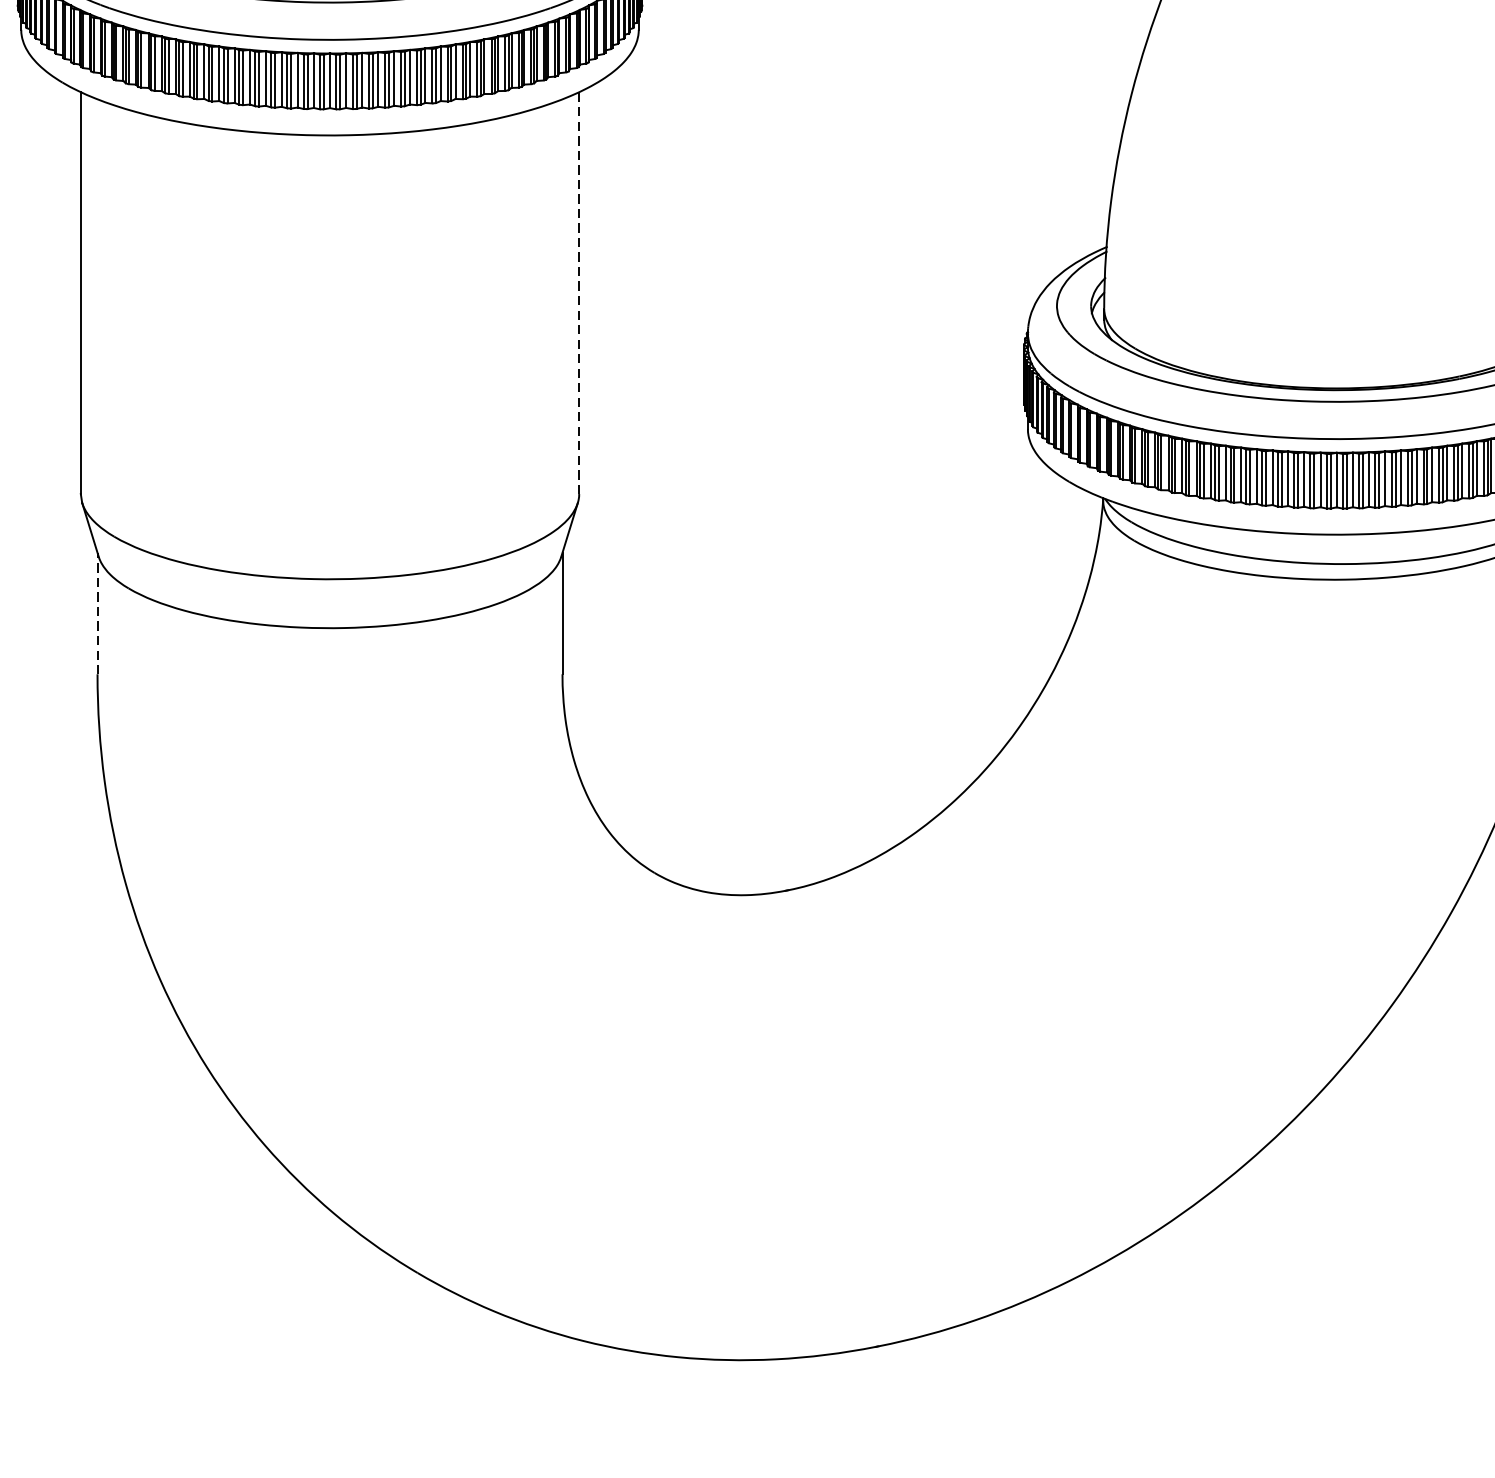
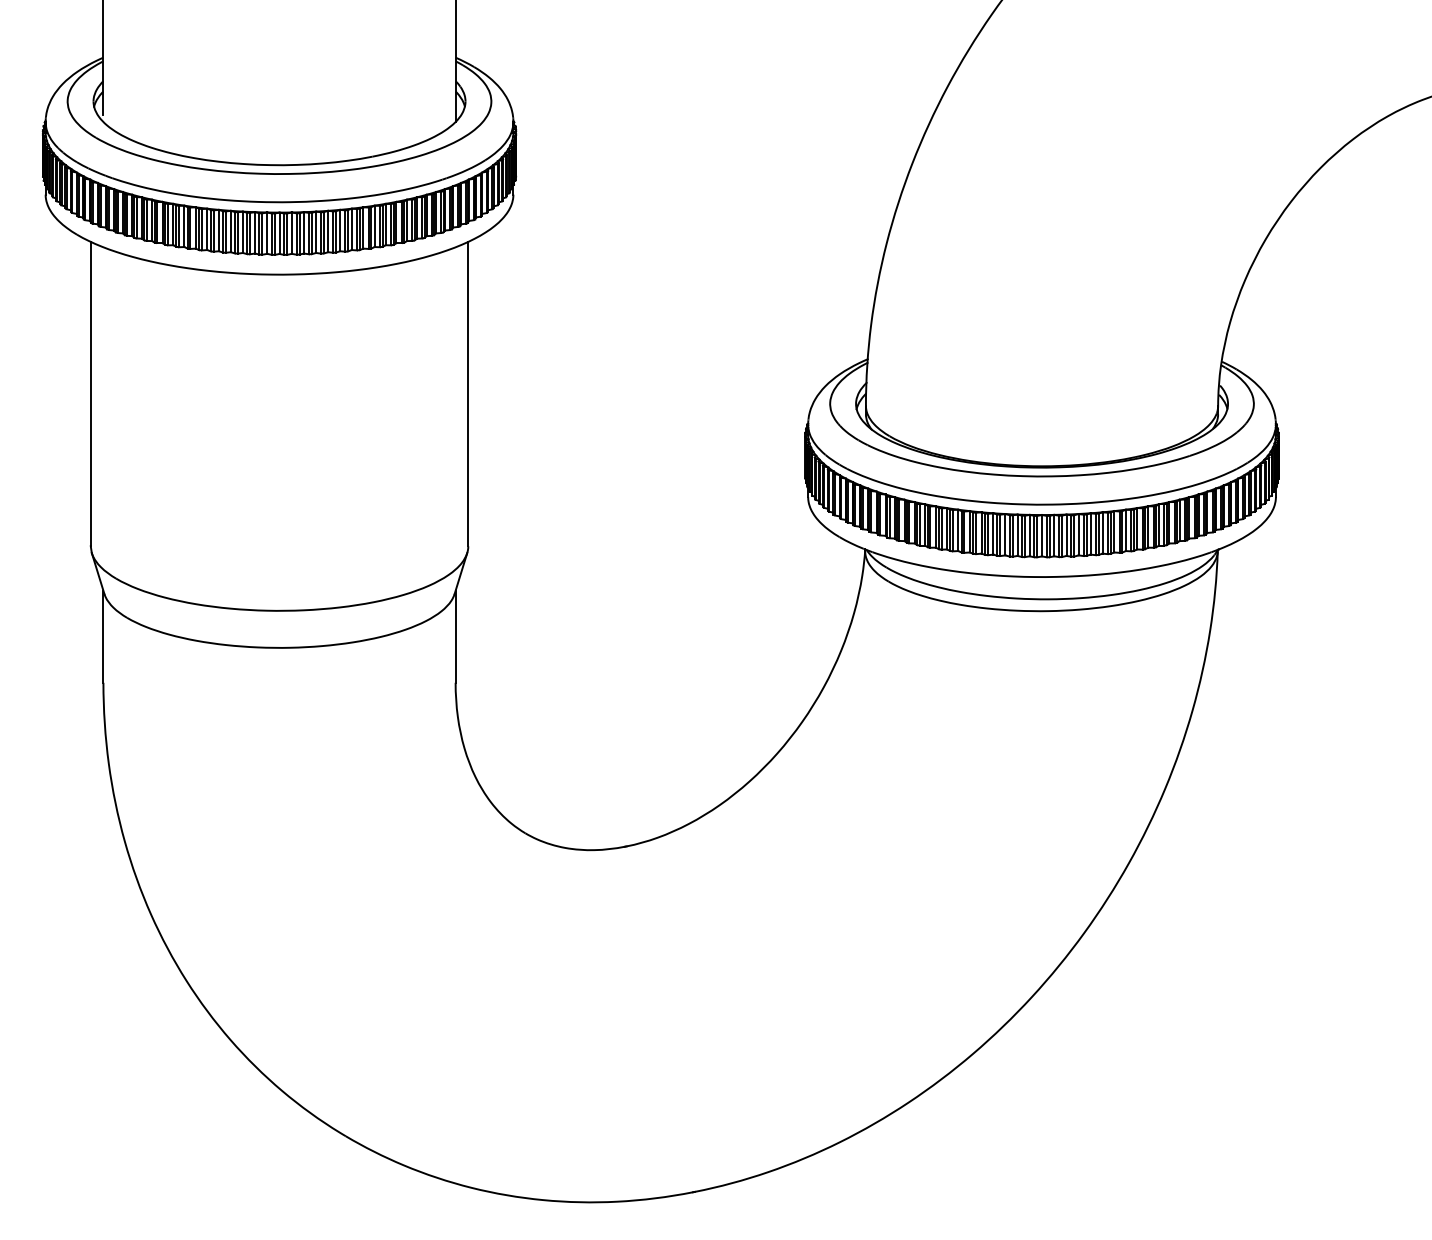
line: (579, 292) -> (468, 393), dashed -> solid
line: (97, 613) -> (103, 636), dashed -> solid

